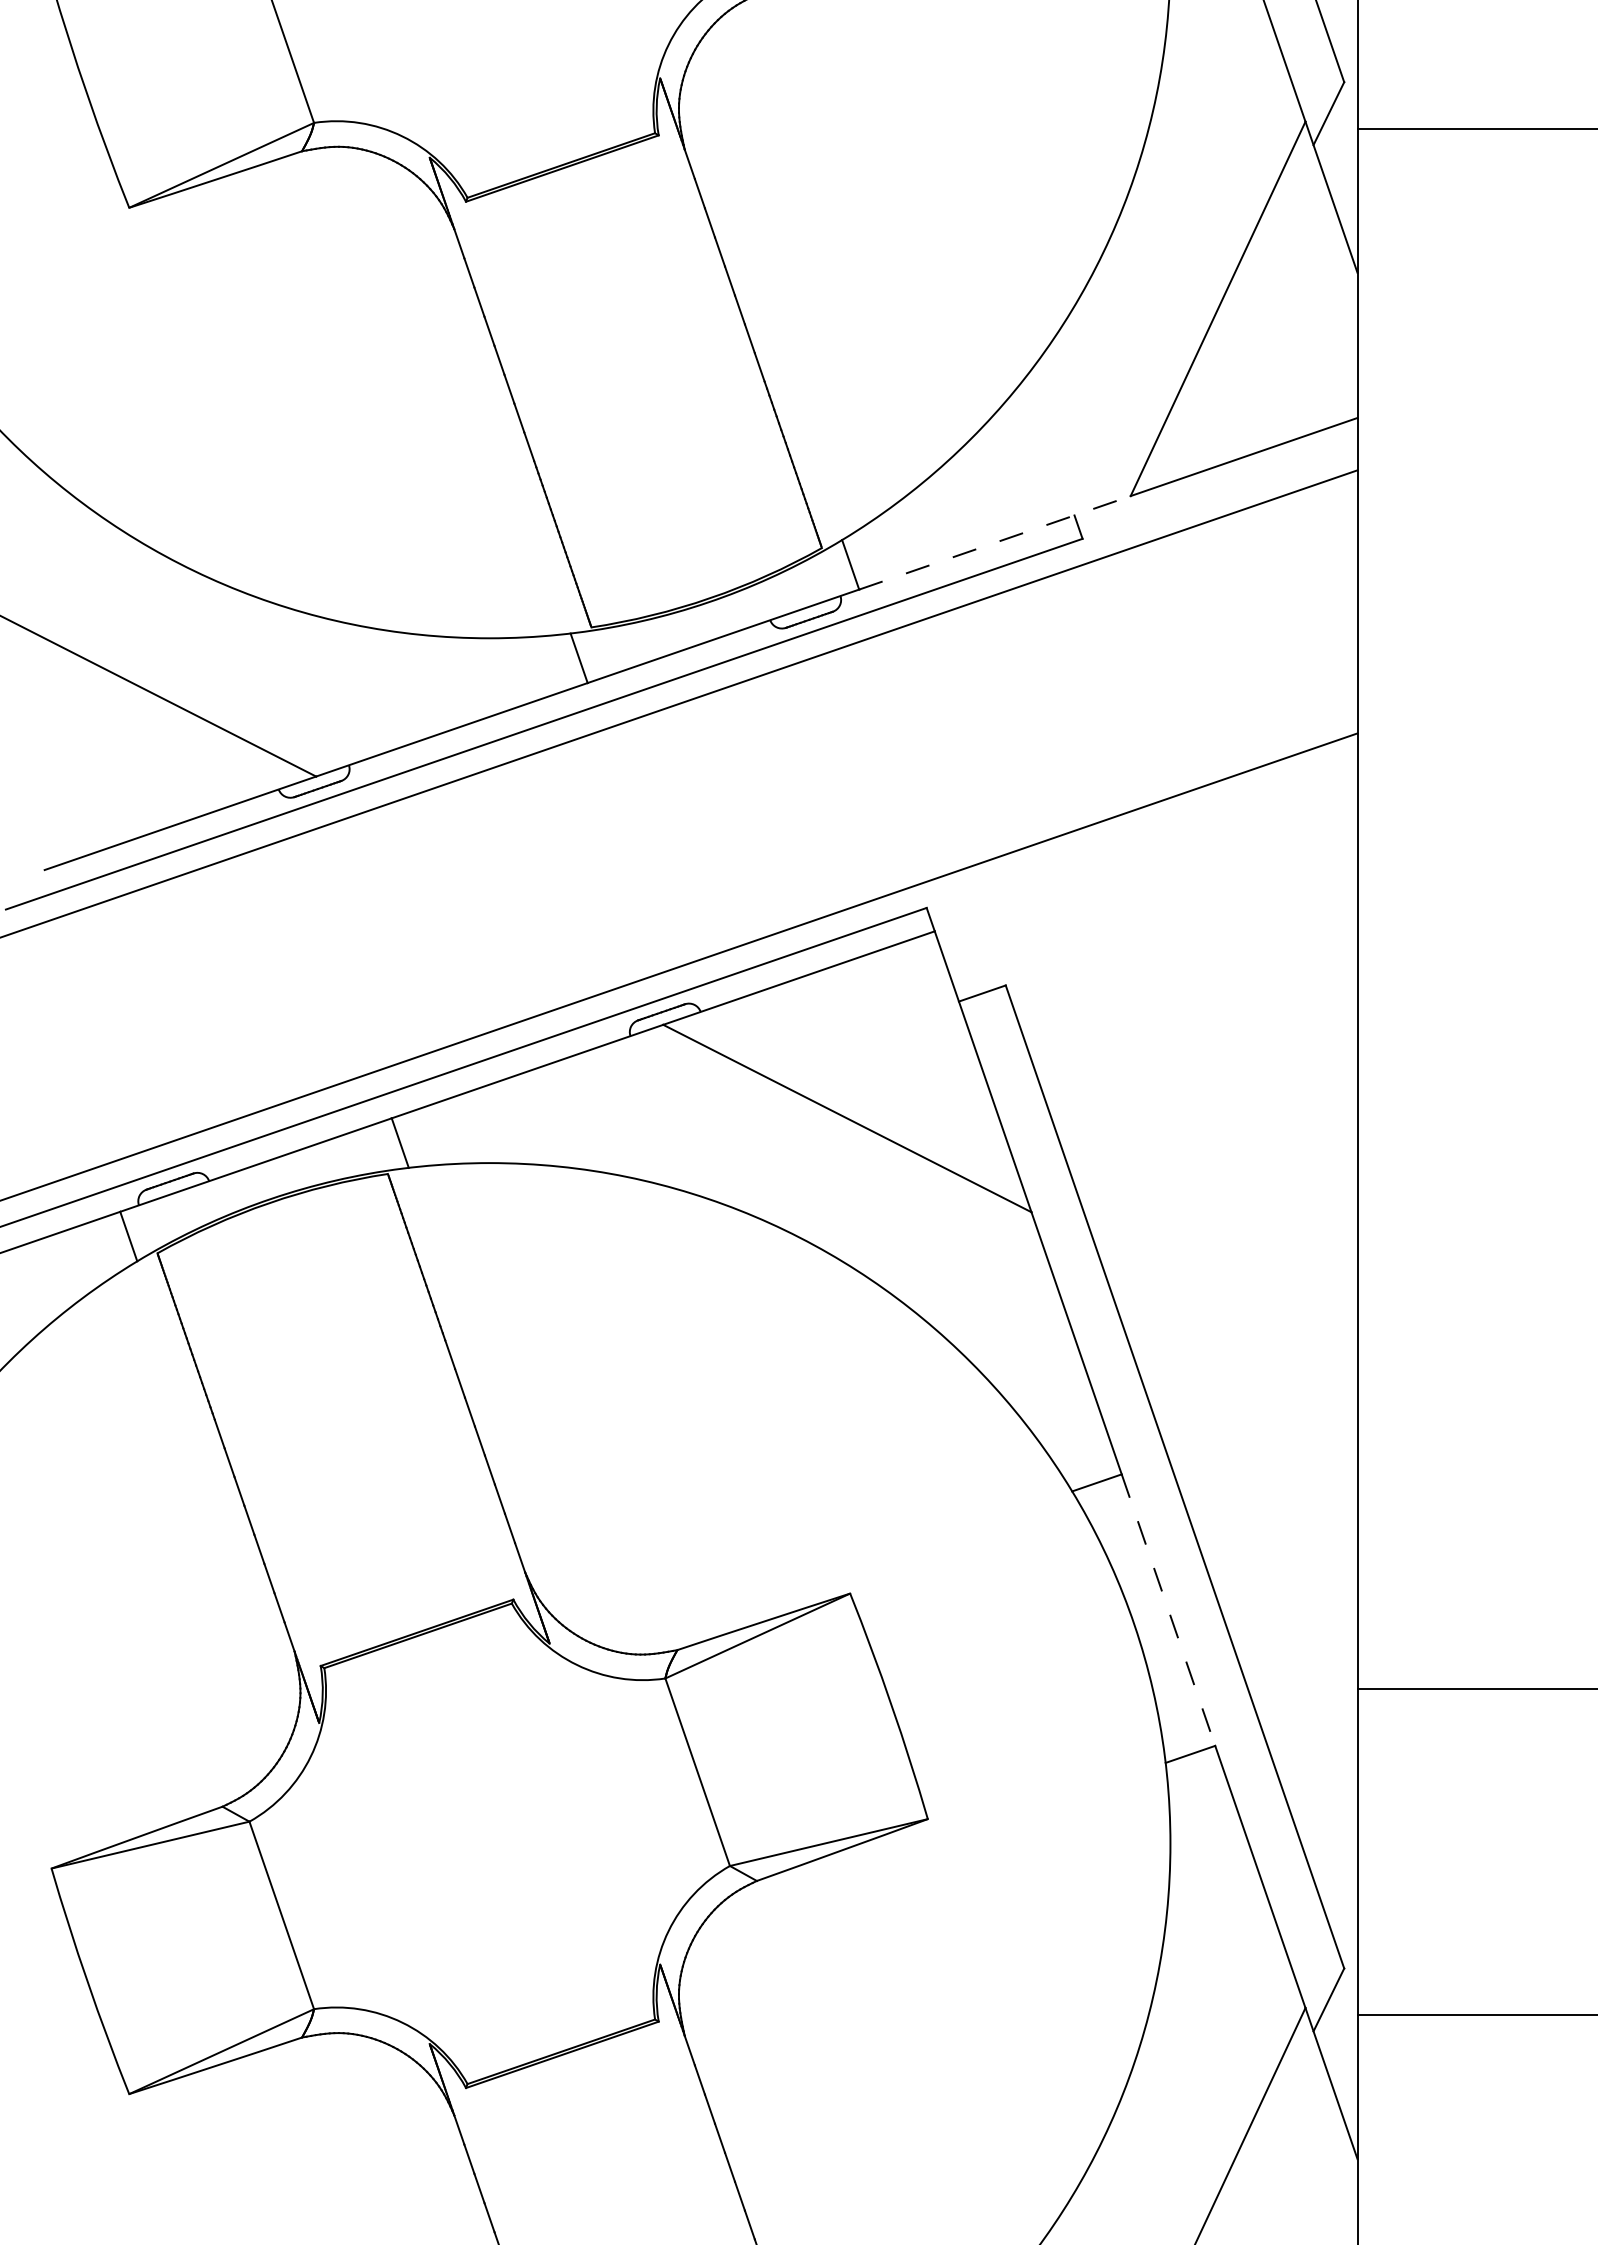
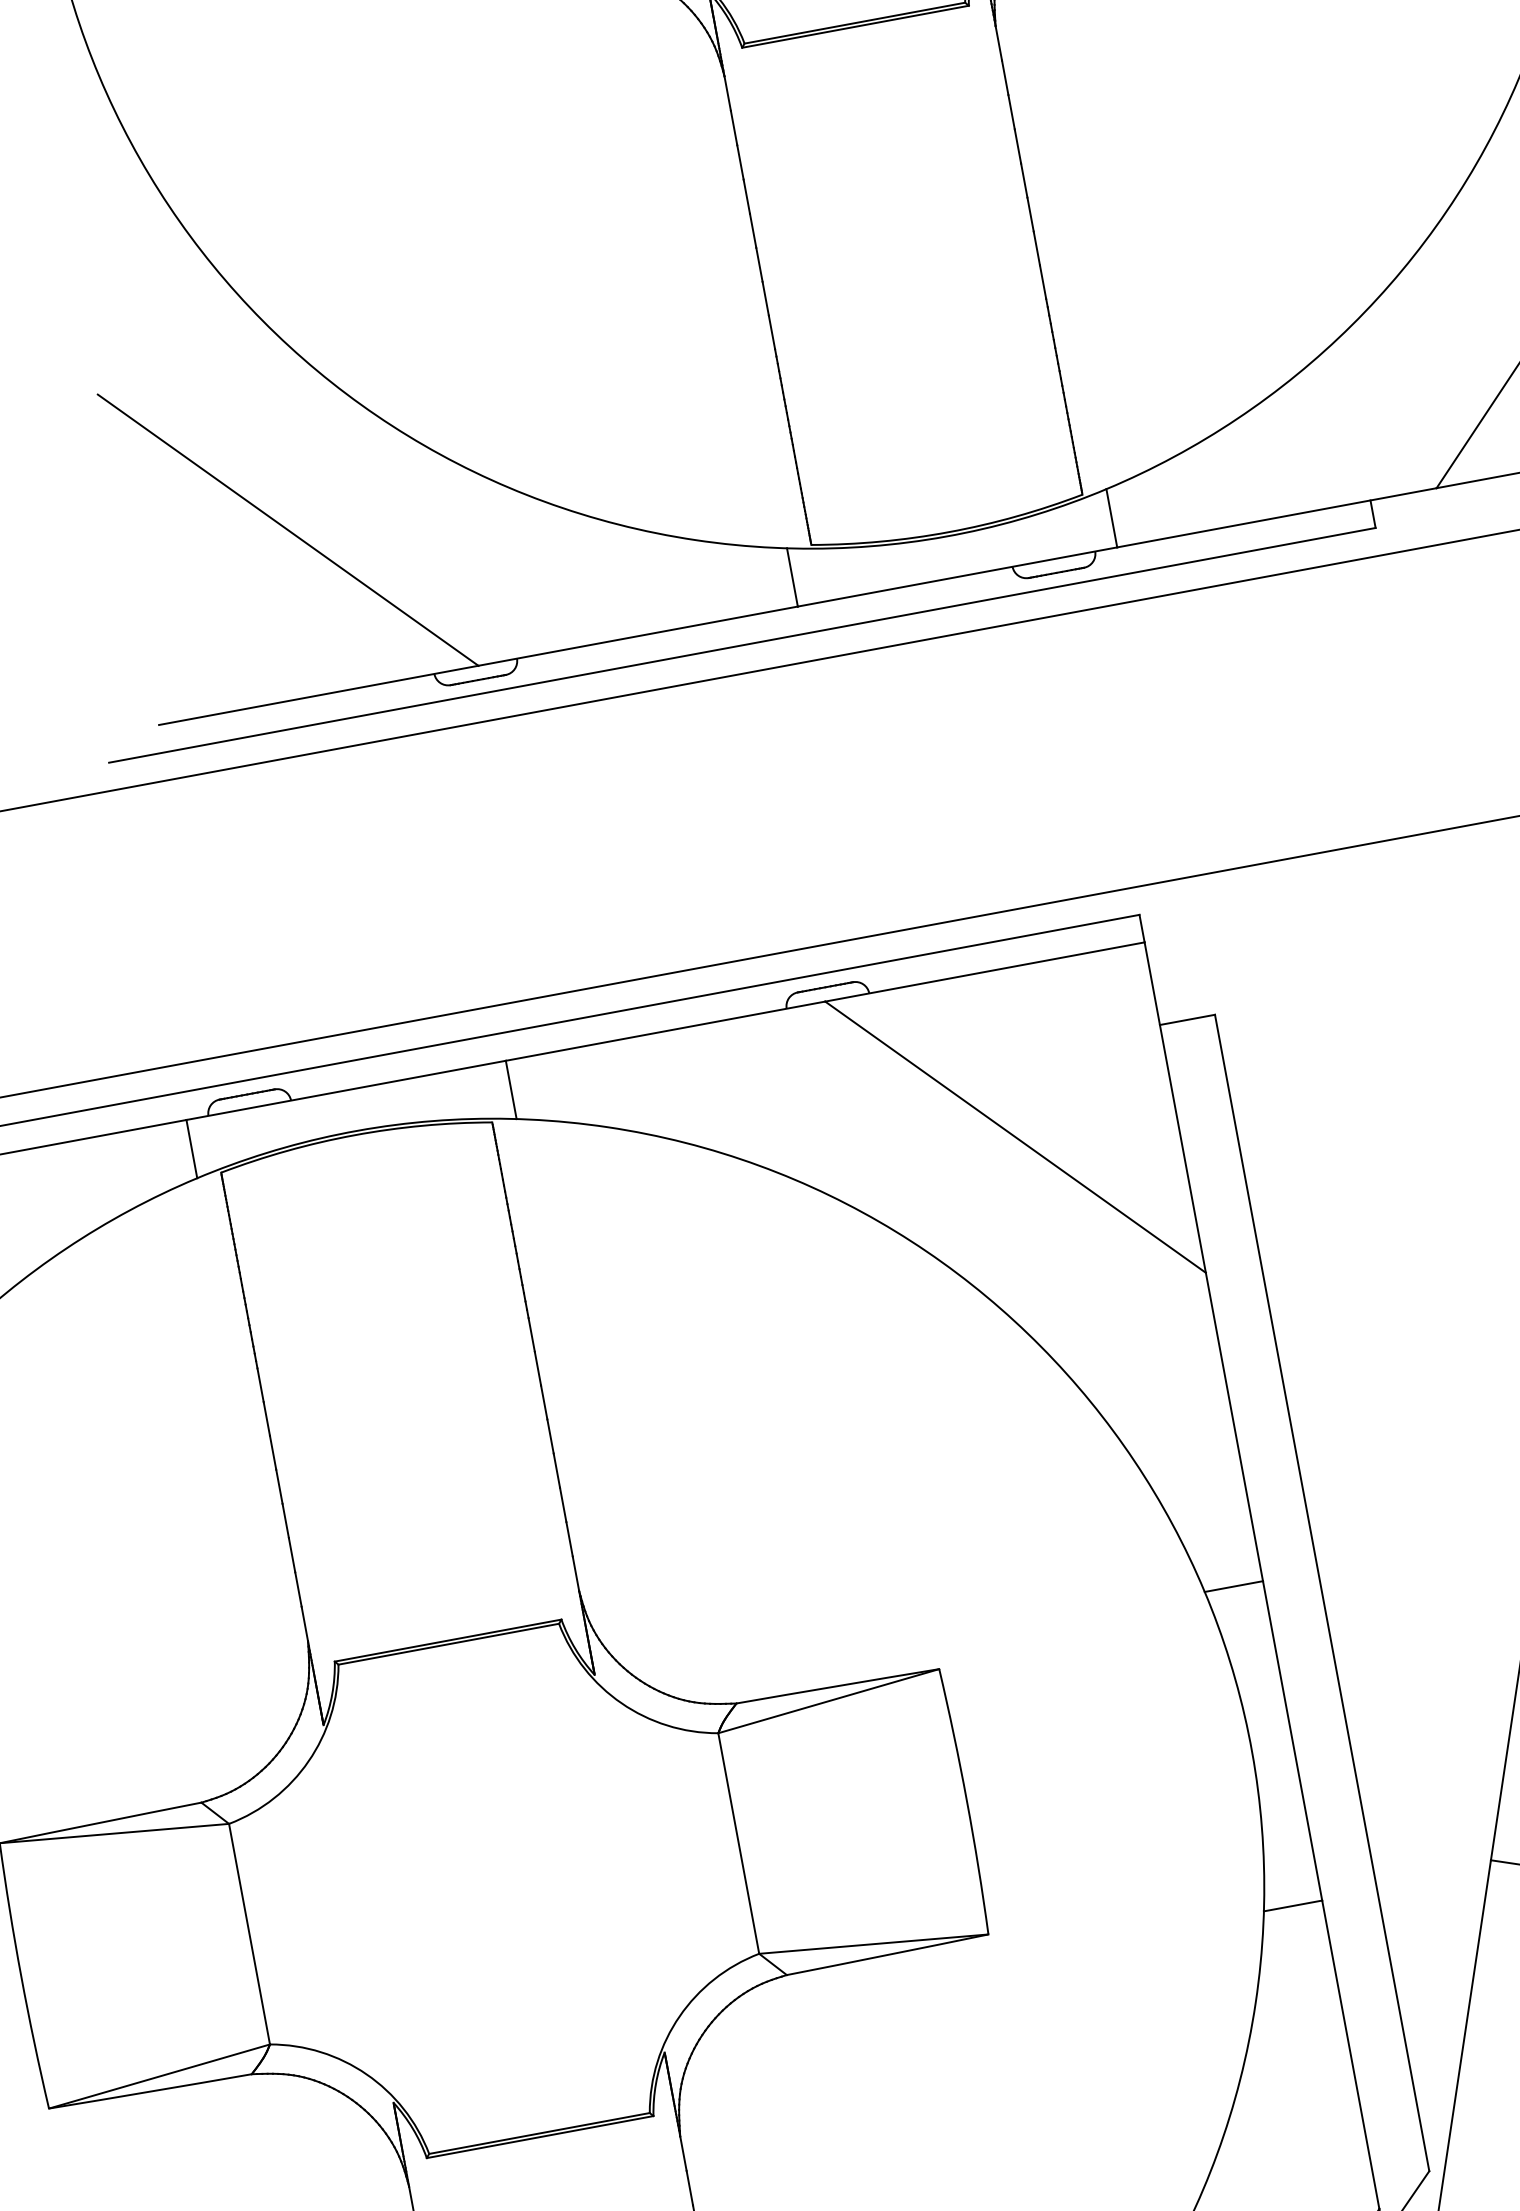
line: (994, 542) -> (1276, 517), dashed -> solid
line: (1168, 1610) -> (1292, 1741), dashed -> solid

